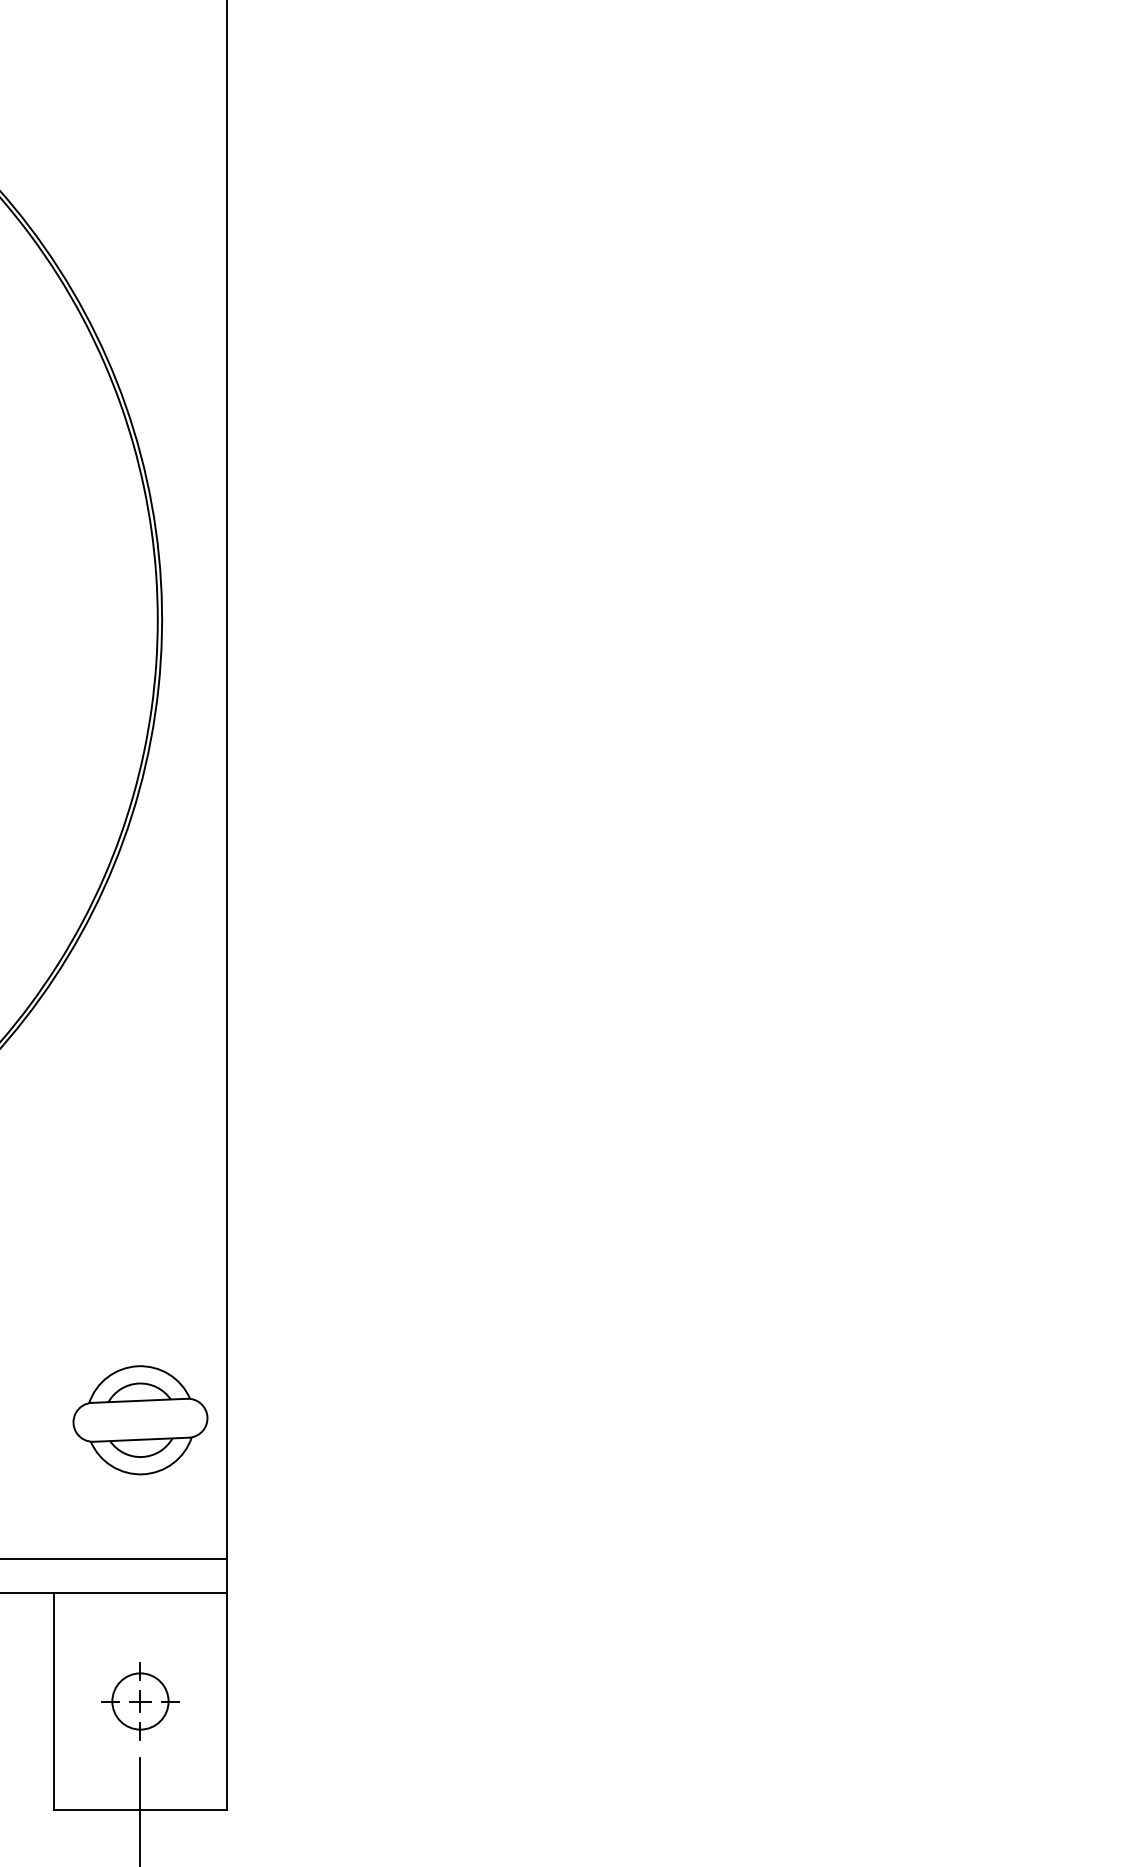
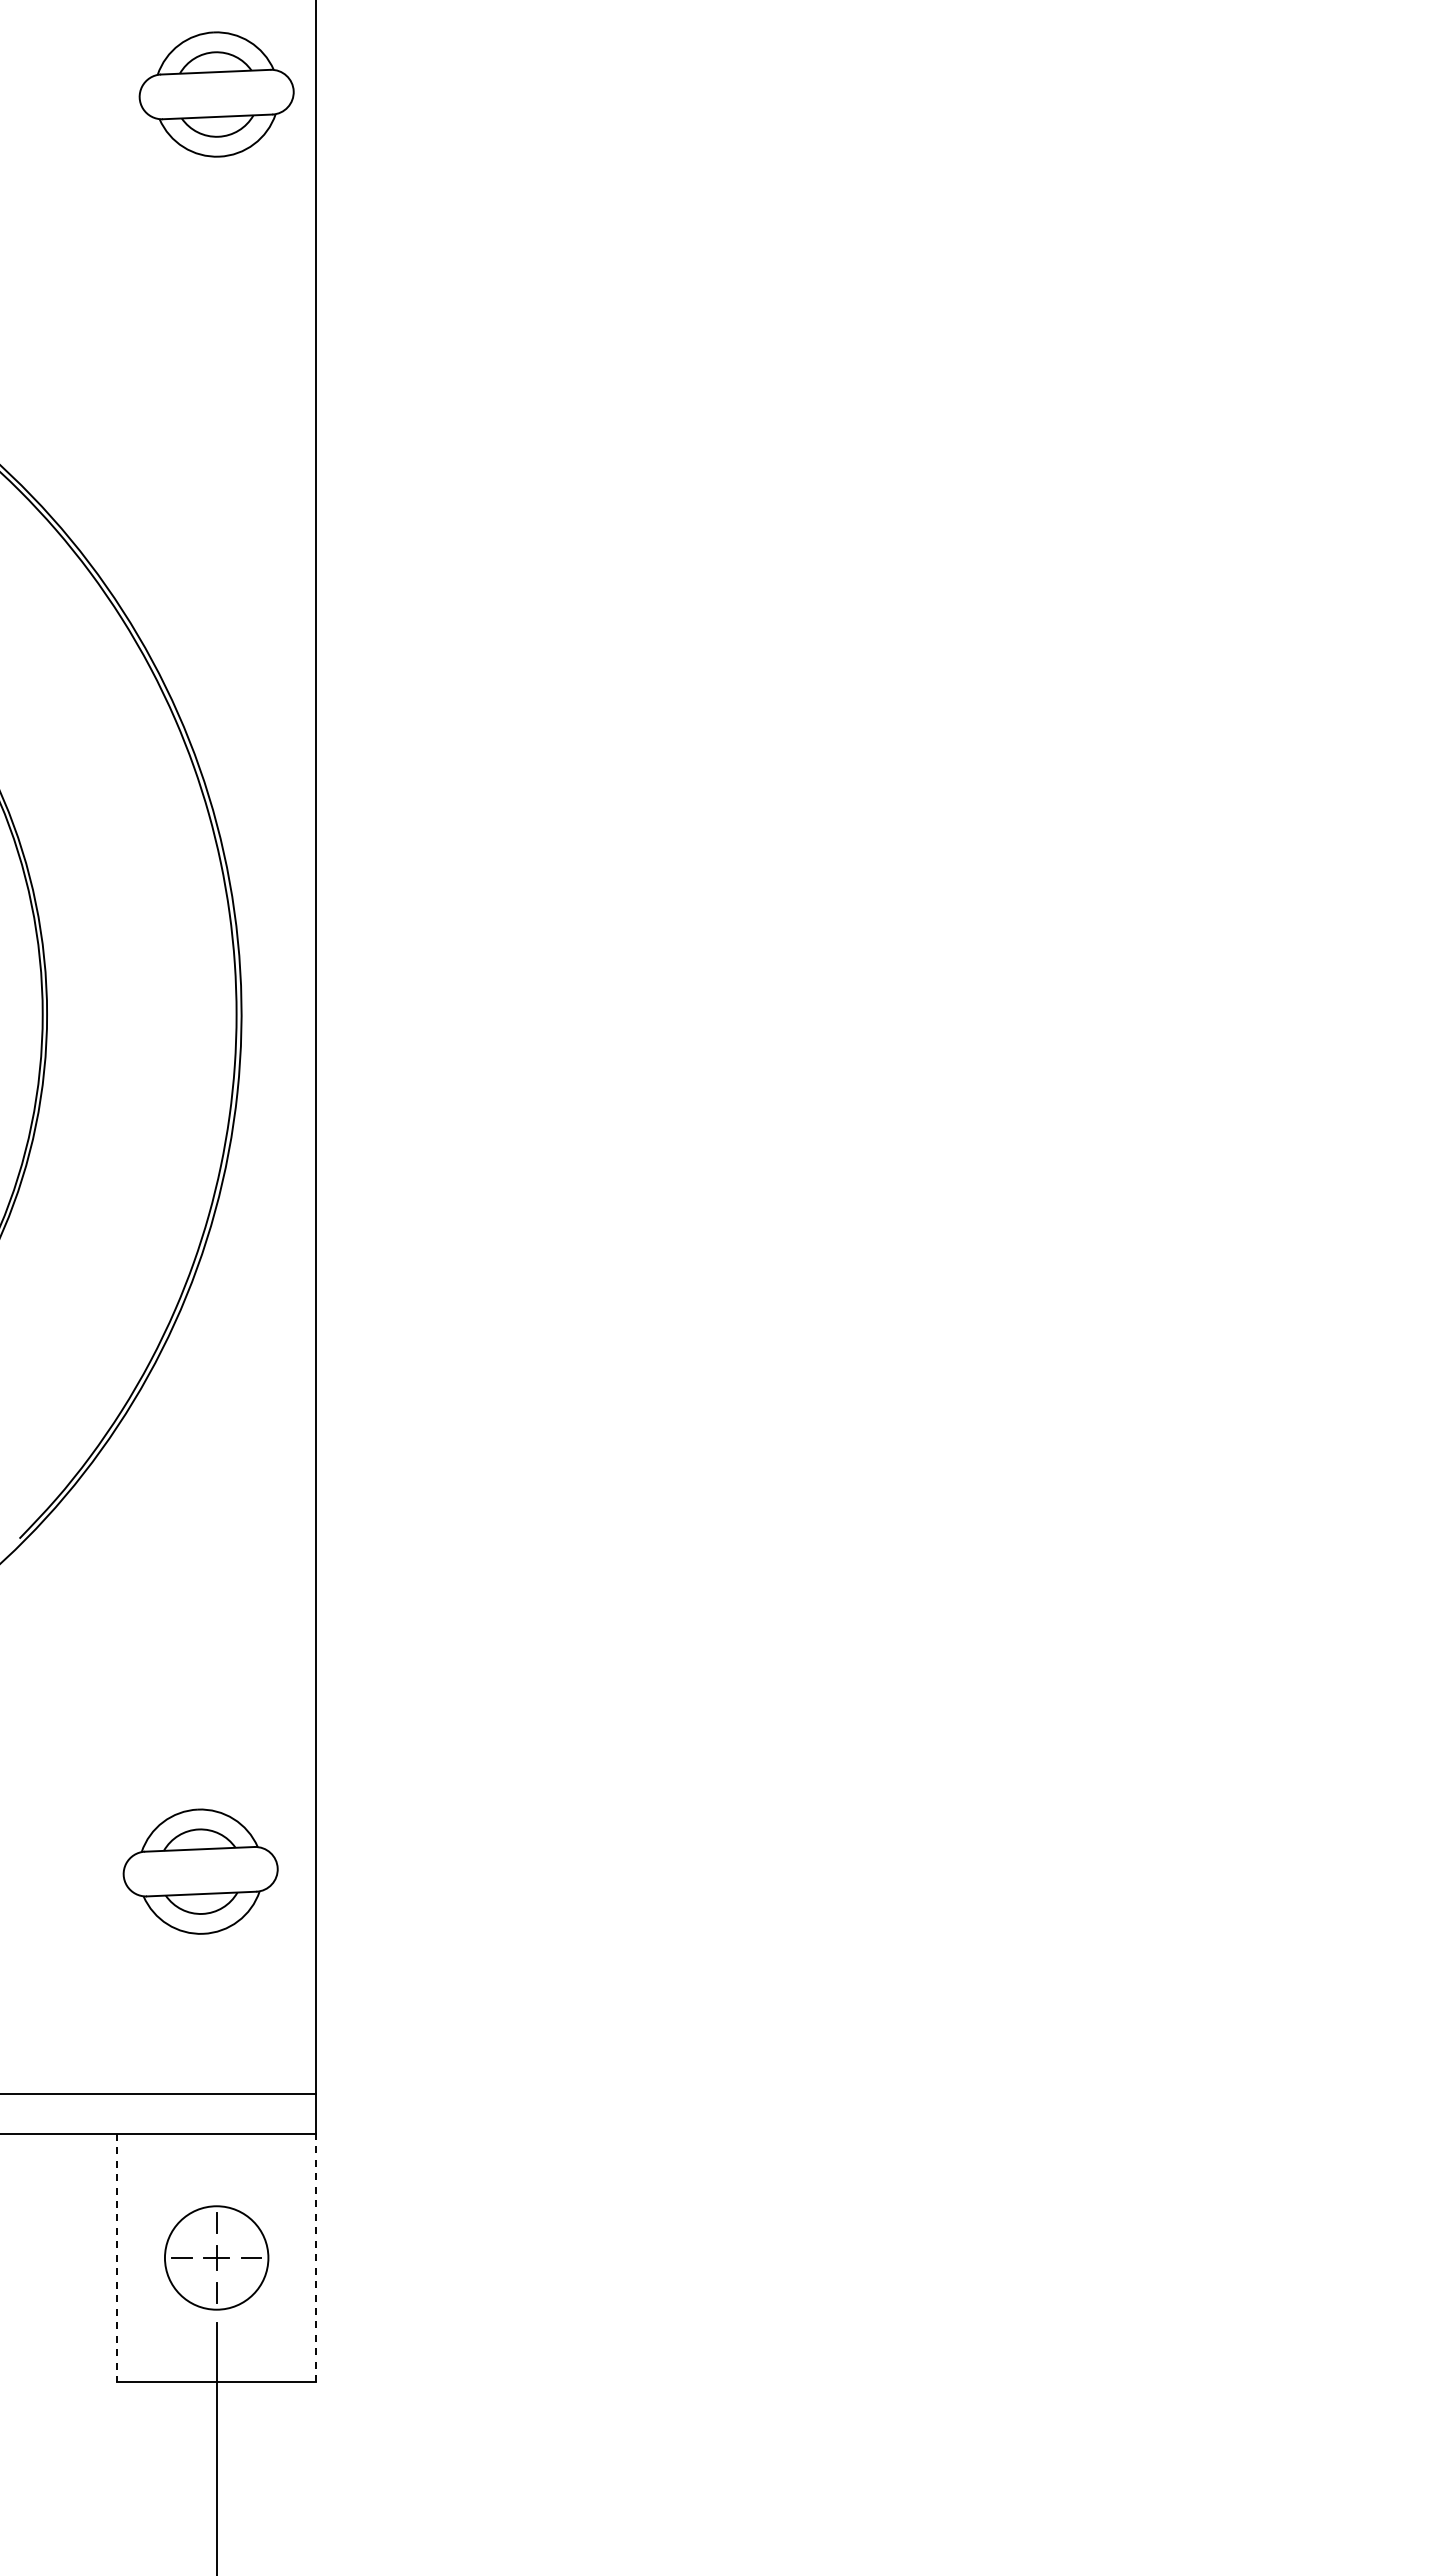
part: (140, 1420) -> (200, 1871), moved
line: (54, 1701) -> (117, 2258), solid -> dashed
circle: (140, 1701) -> (216, 2257), size x1.6
line: (227, 1701) -> (316, 2257), solid -> dashed

